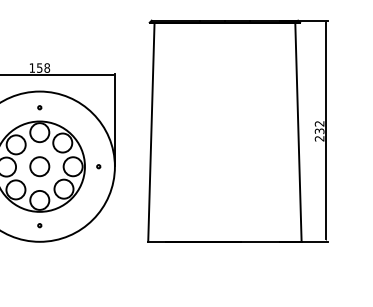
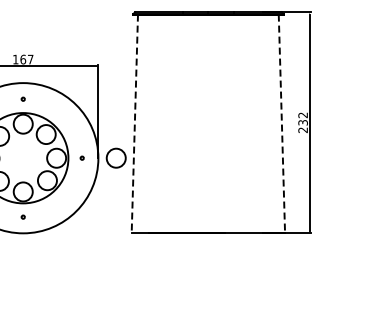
text: (43, 67) -> (26, 59), 158 -> 167
line: (151, 132) -> (134, 124), solid -> dashed
line: (298, 132) -> (281, 124), solid -> dashed
circle: (39, 165) -> (115, 157), moved

